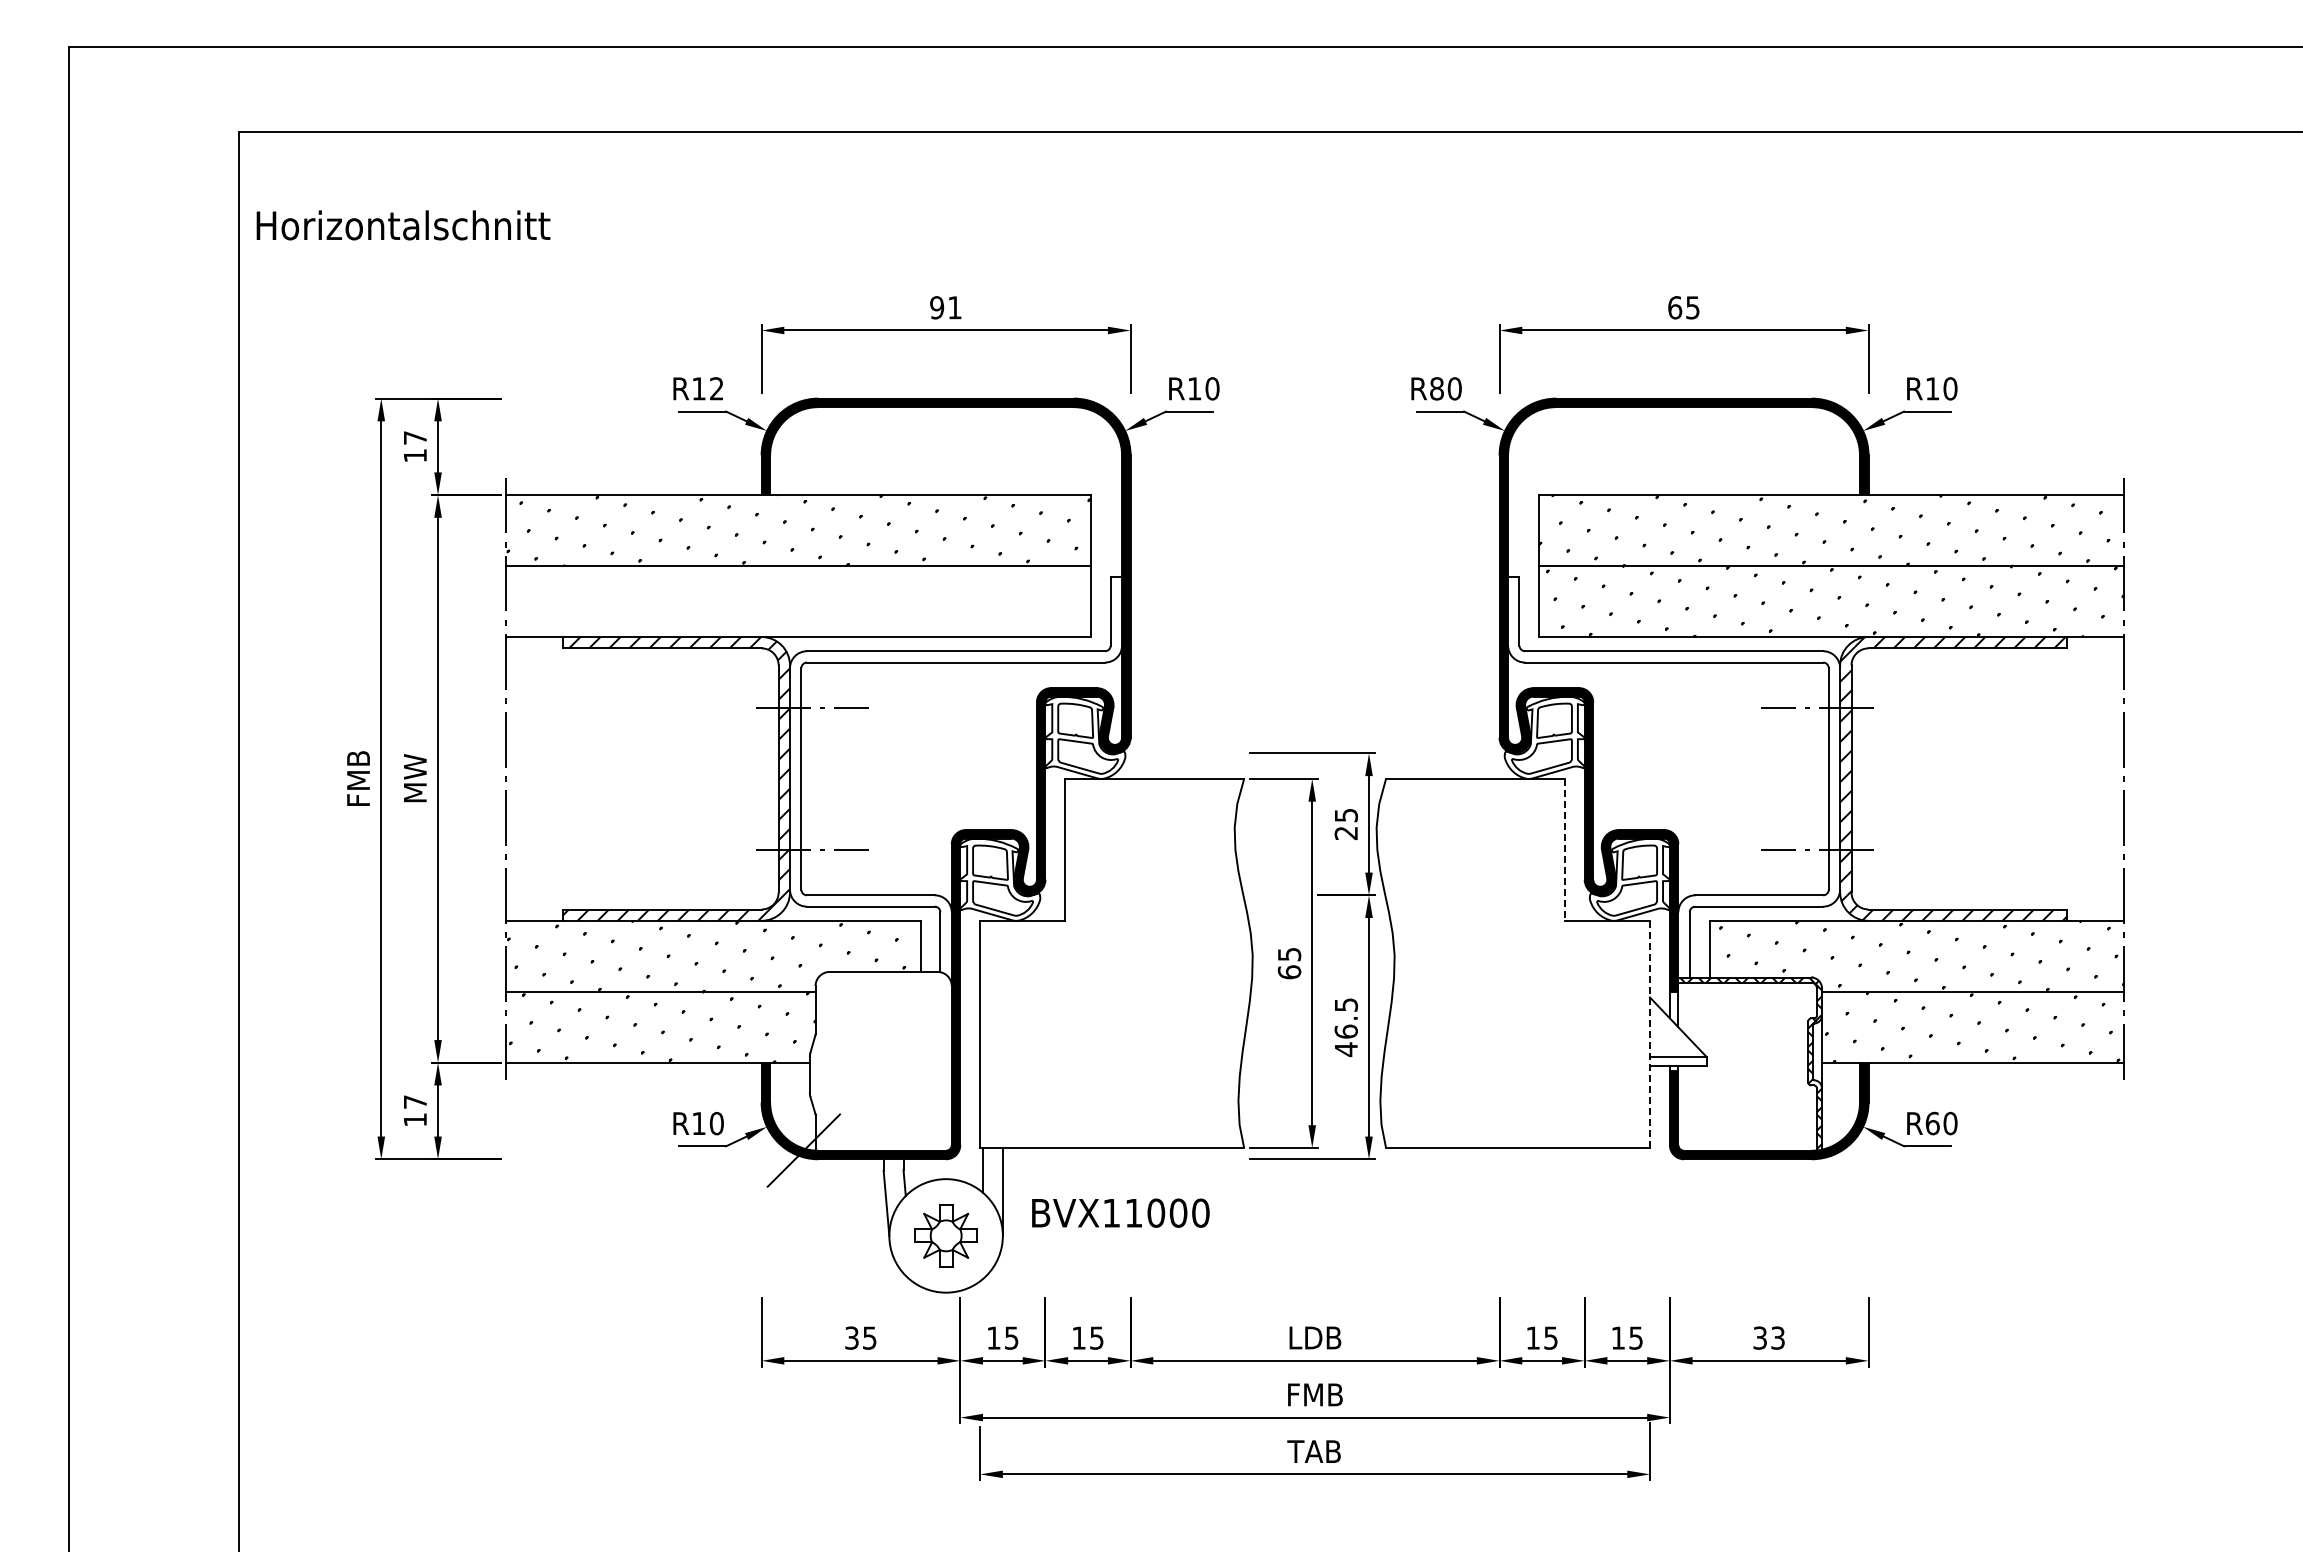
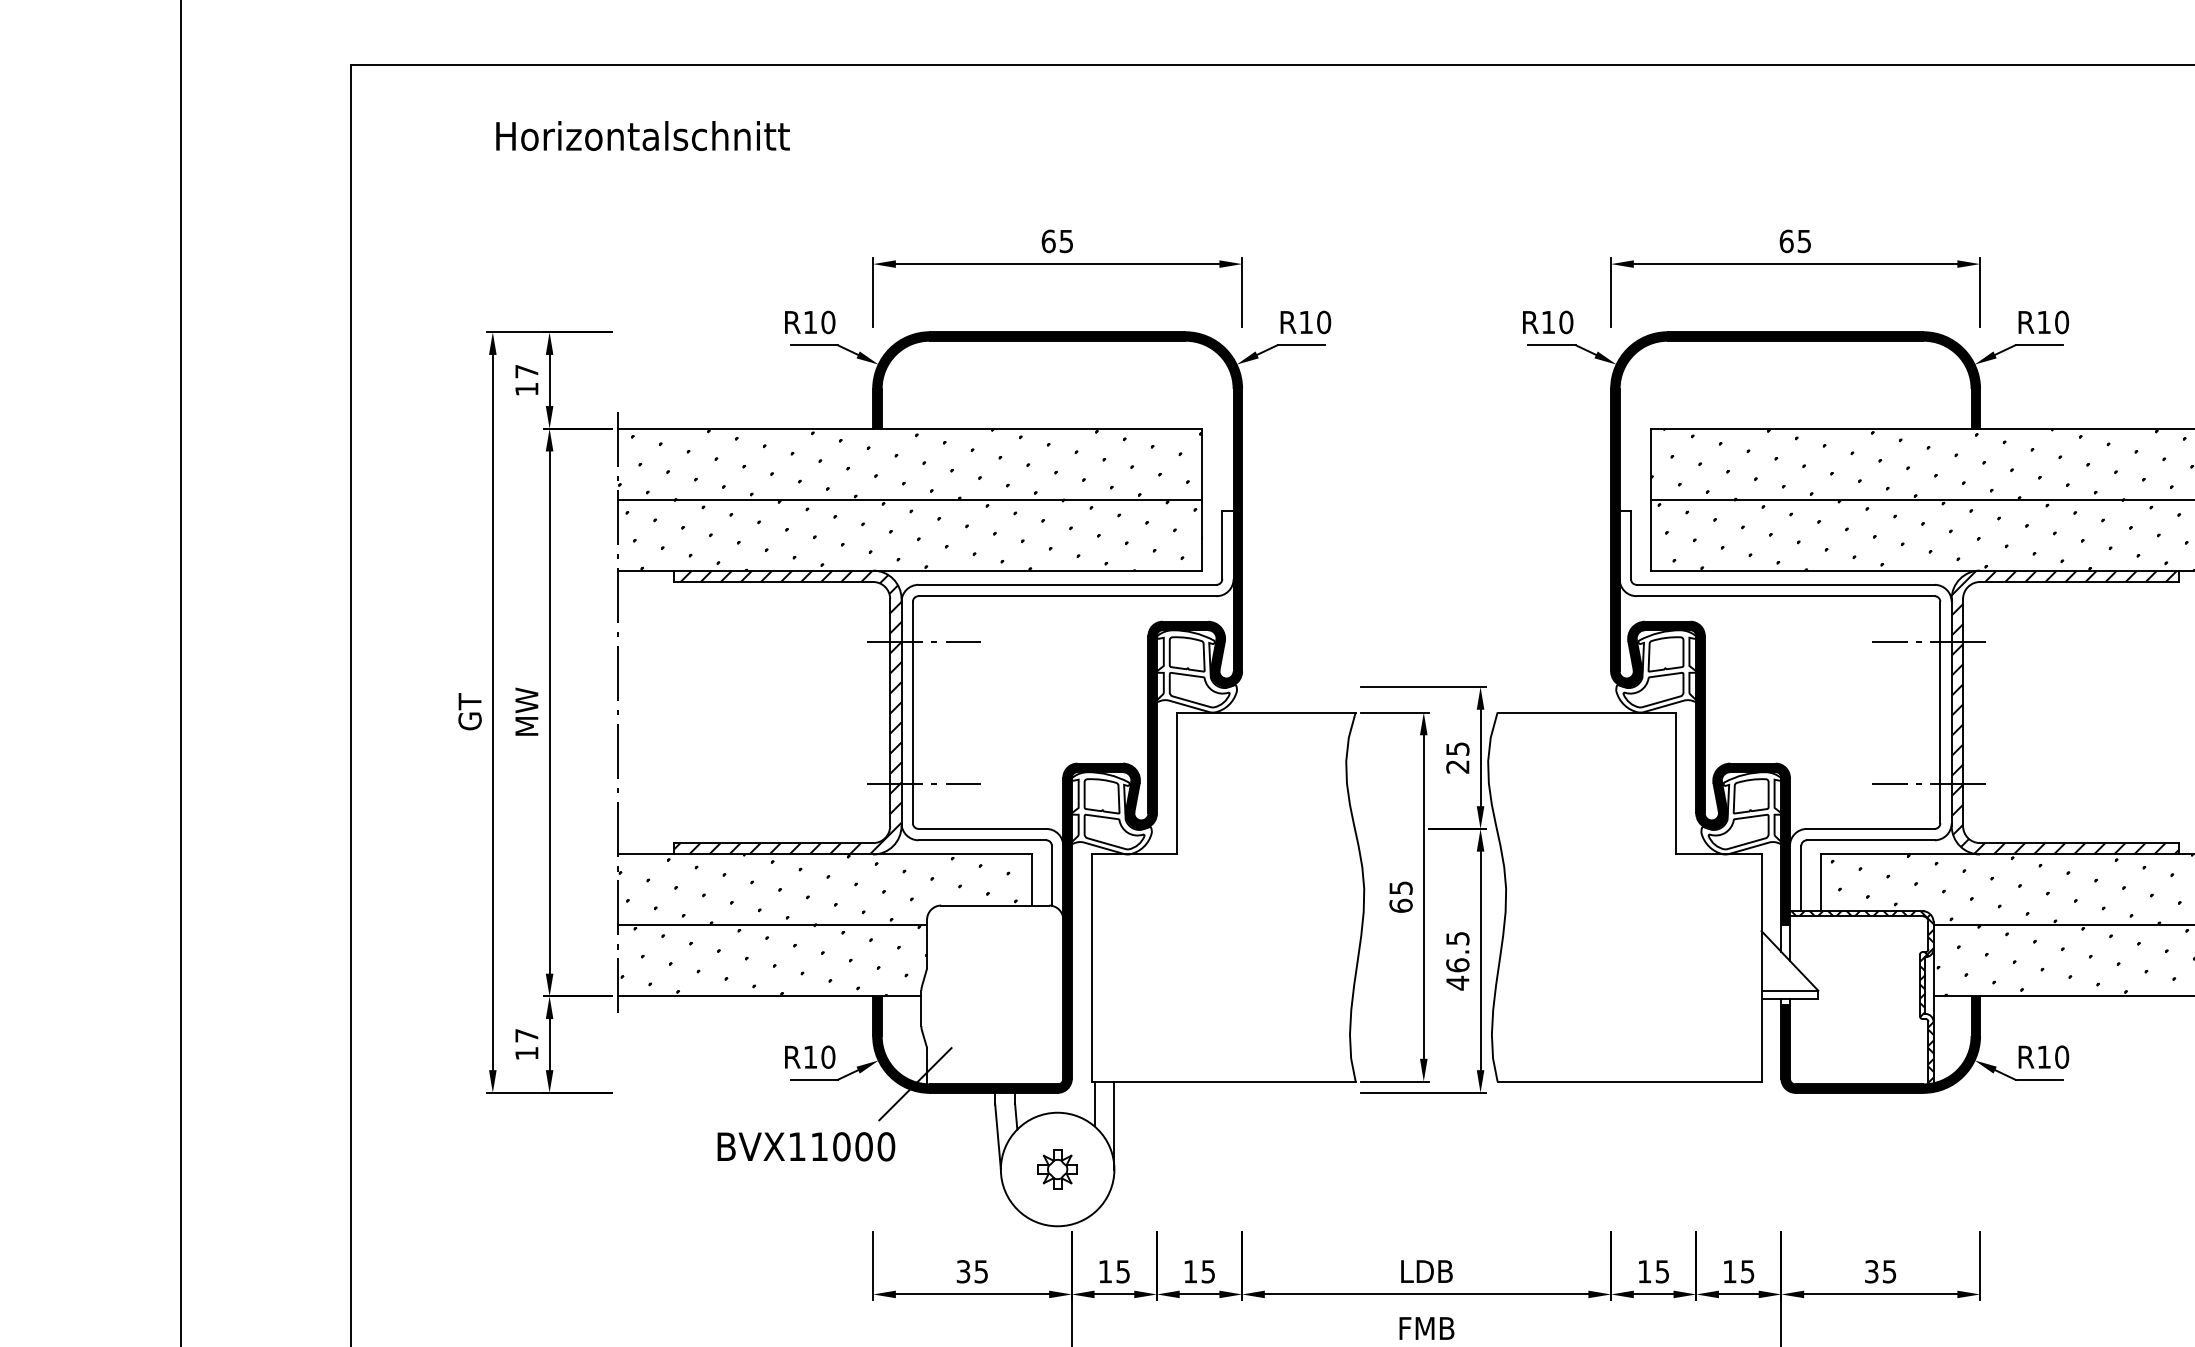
text: (403, 225) -> (643, 136), moved
text: (945, 307) -> (1057, 241), 91 -> 65
text: (716, 388) -> (828, 322), R12 -> R10
text: (1436, 388) -> (1548, 322), R80 -> R10
hatch: (802, 601) -> (914, 535), added
text: (358, 778) -> (470, 712), FMB -> GT
line: (1564, 849) -> (1676, 783), dashed -> solid
line: (1650, 1034) -> (1762, 968), dashed -> solid
text: (1932, 1123) -> (2044, 1057), R60 -> R10
text: (1120, 1212) -> (806, 1146), moved
part: (945, 1235) -> (1057, 1169), size x0.62
text: (1778, 1337) -> (1890, 1271), 33 -> 35

